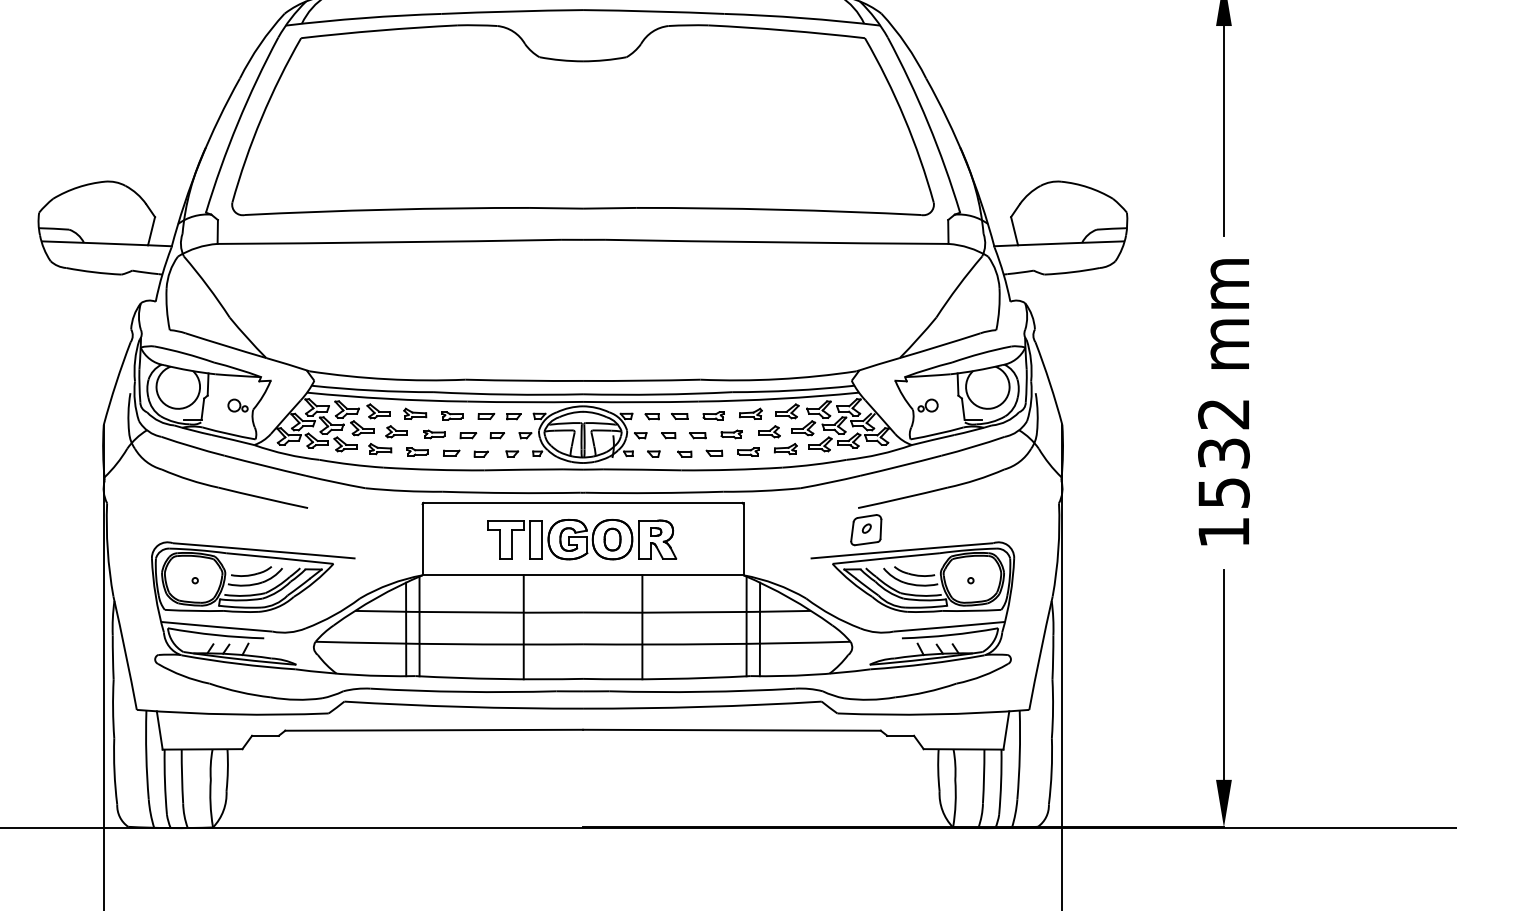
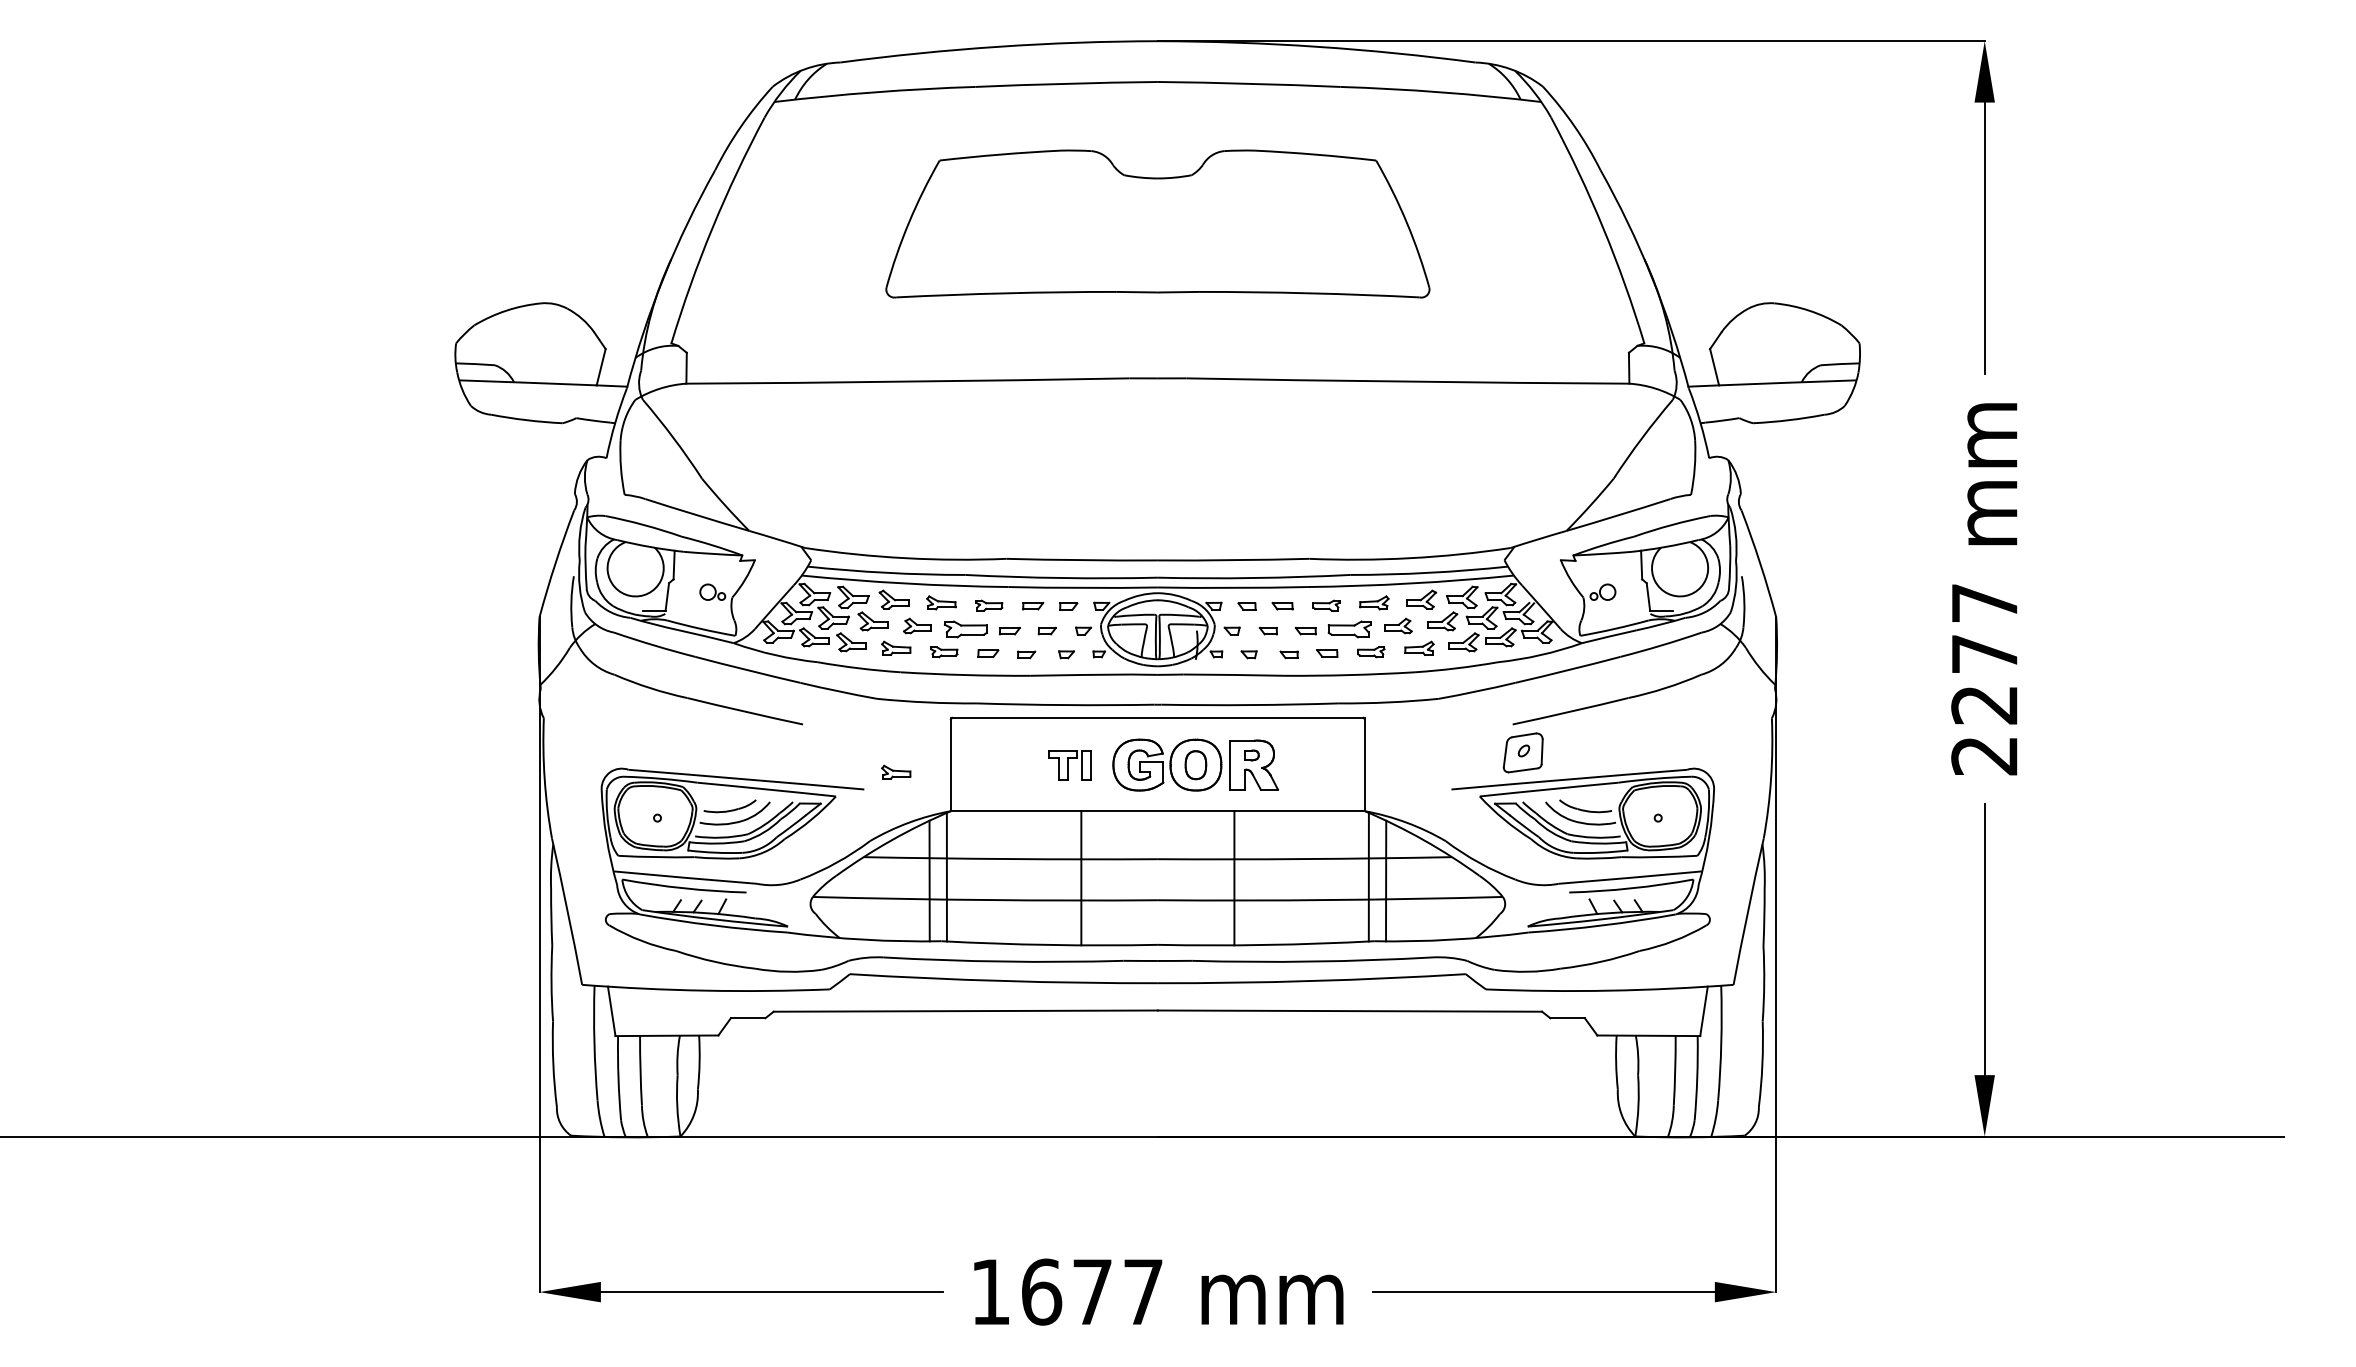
part: (582, 119) -> (1157, 223), size x0.6
part: (434, 434) -> (966, 629), size x1.6
part: (731, 434) -> (1349, 629), size x1.6
text: (1223, 473) -> (1984, 679), 1532 -> 2277
part: (514, 539) -> (1069, 765), size x0.6
part: (380, 544) -> (896, 771), added

